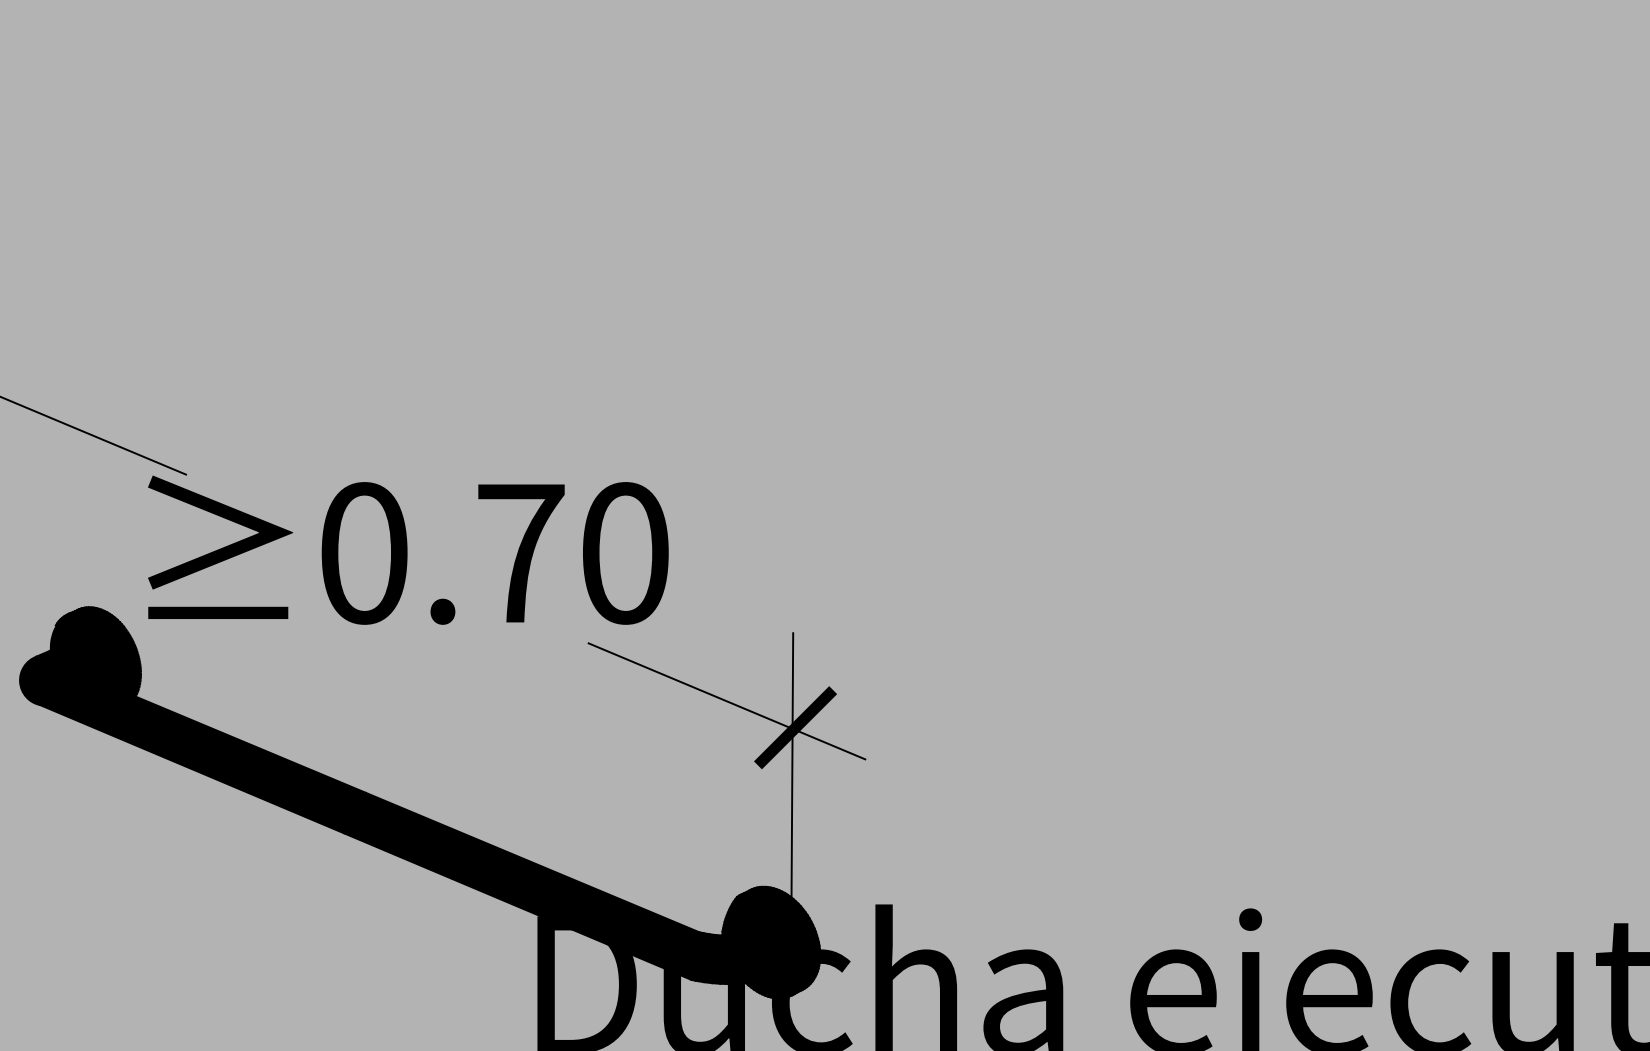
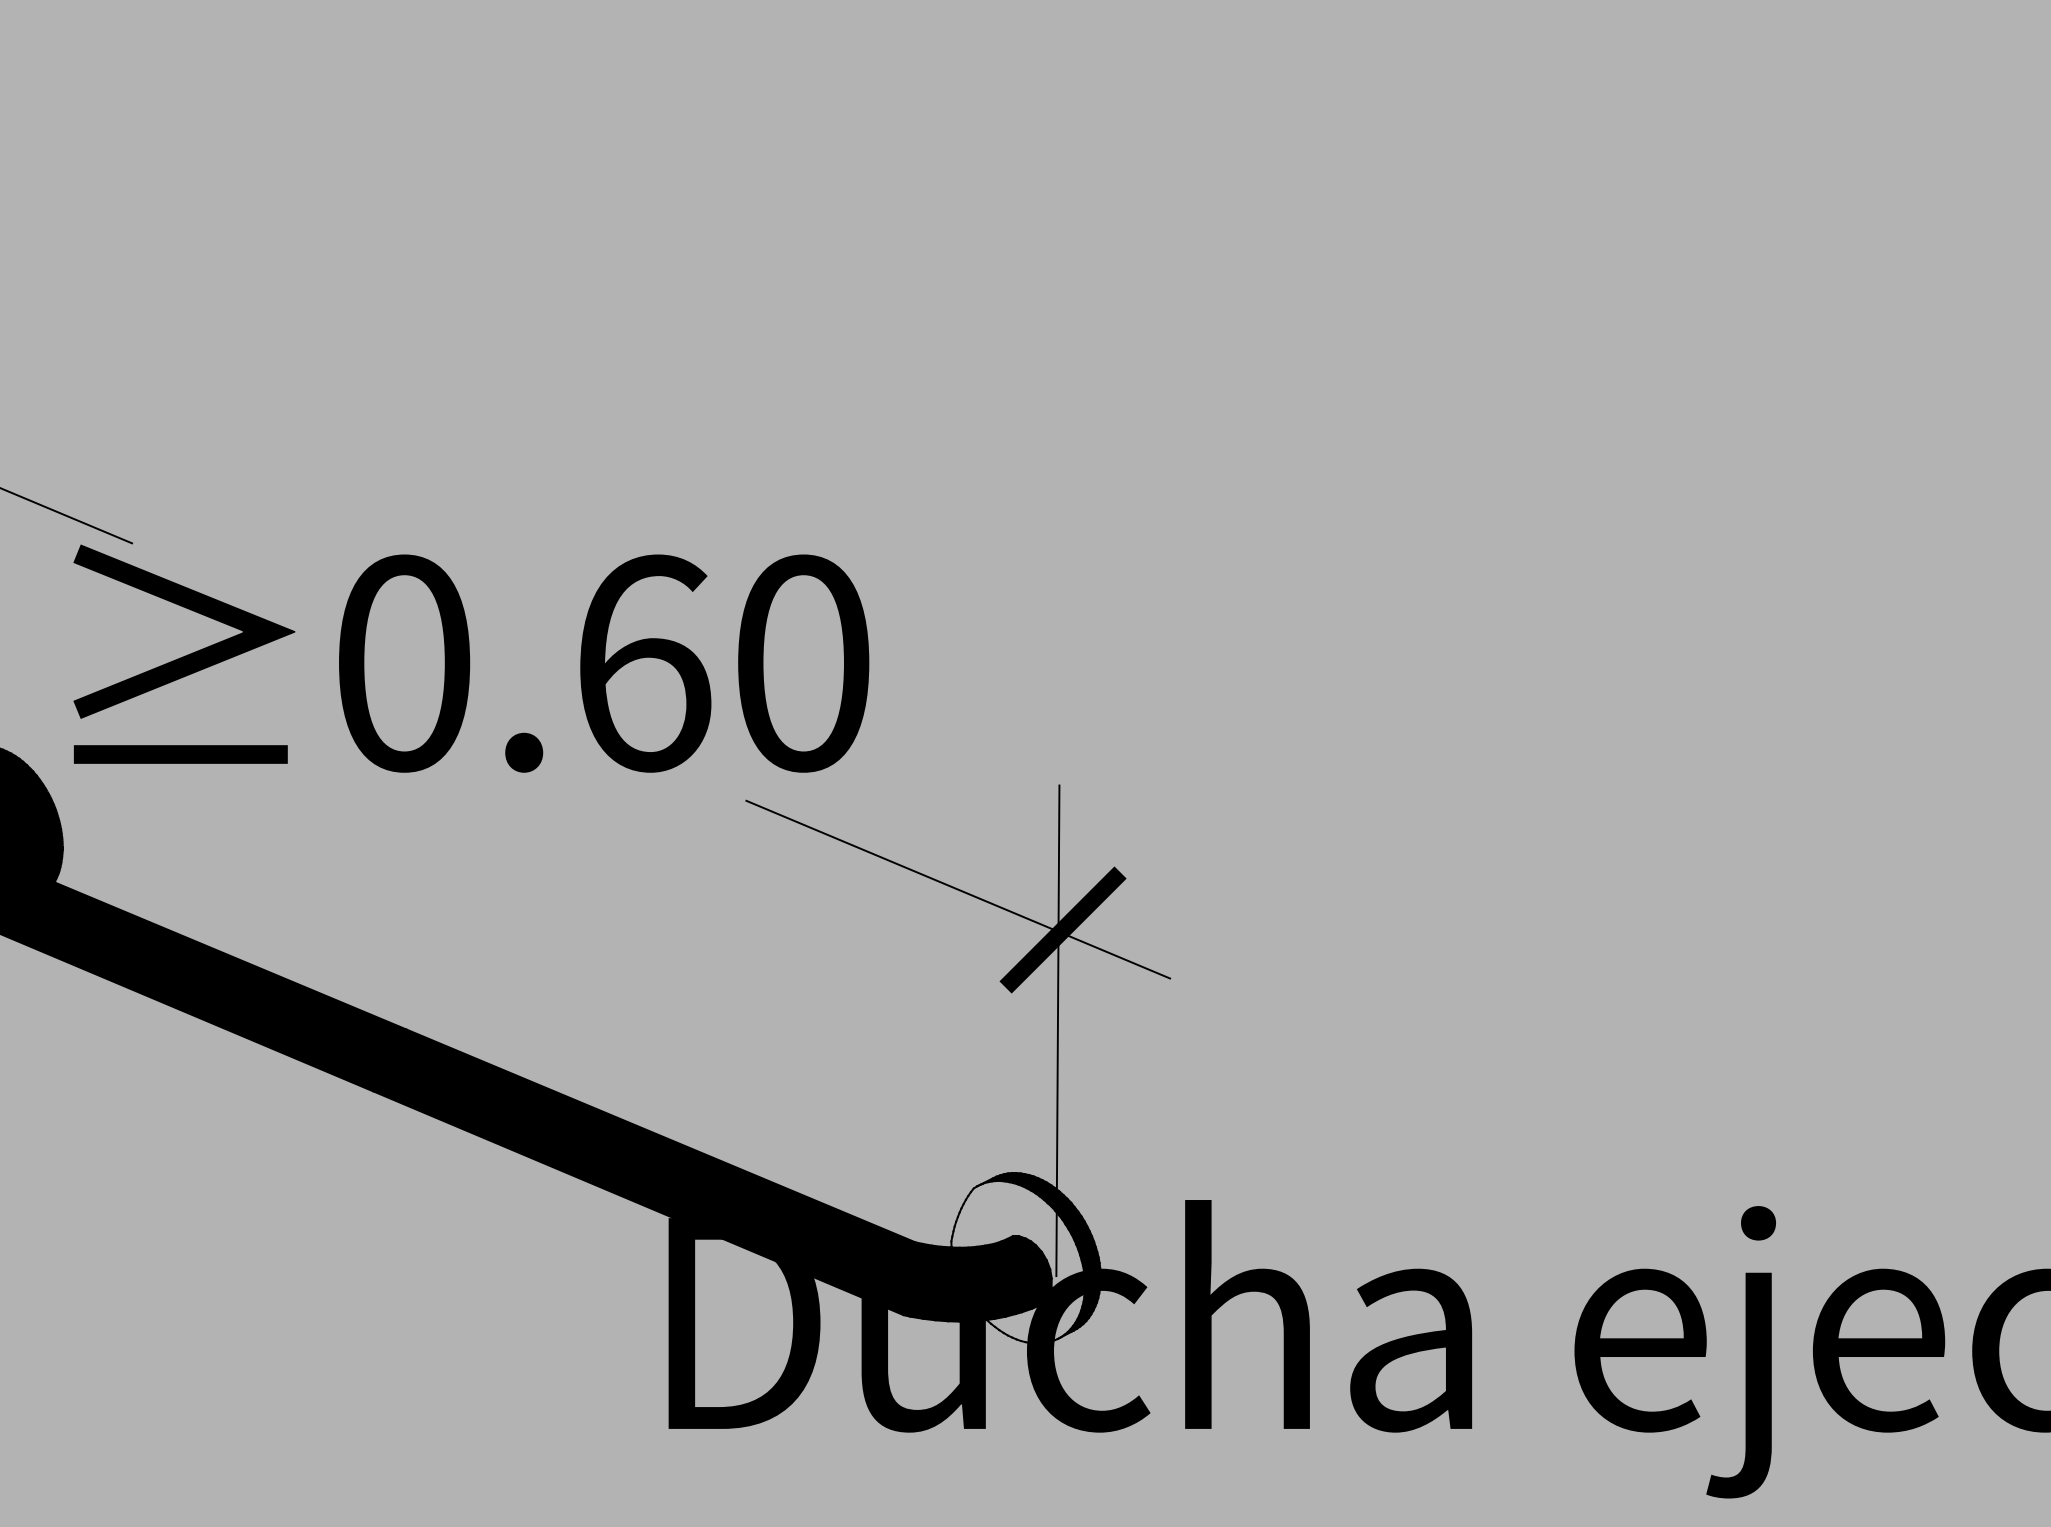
text: (521, 553) -> (644, 663), 0.70 -> 0.60
fill: (765, 945) -> (1017, 1262), removed

